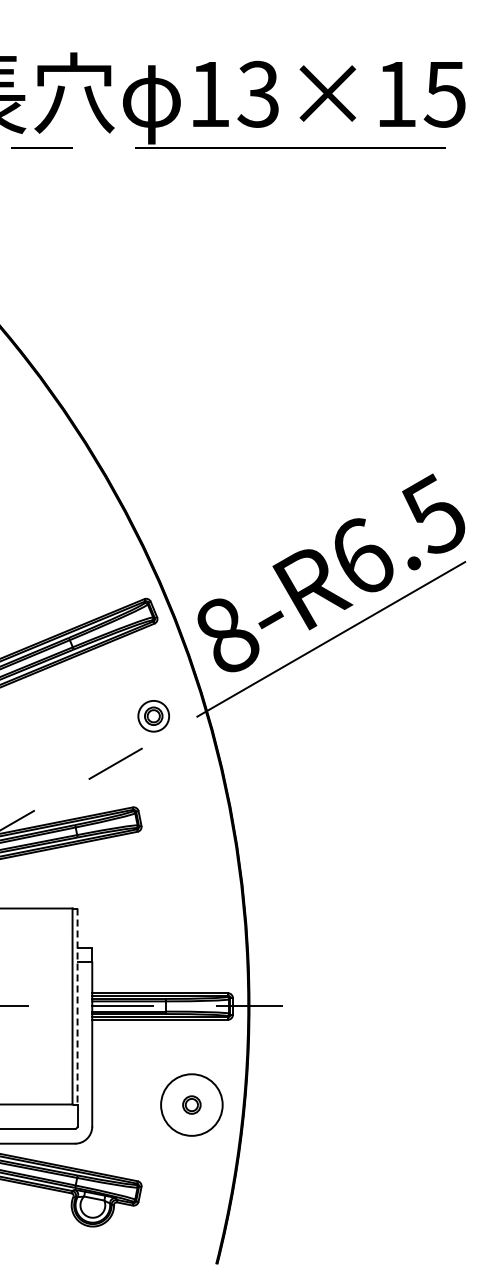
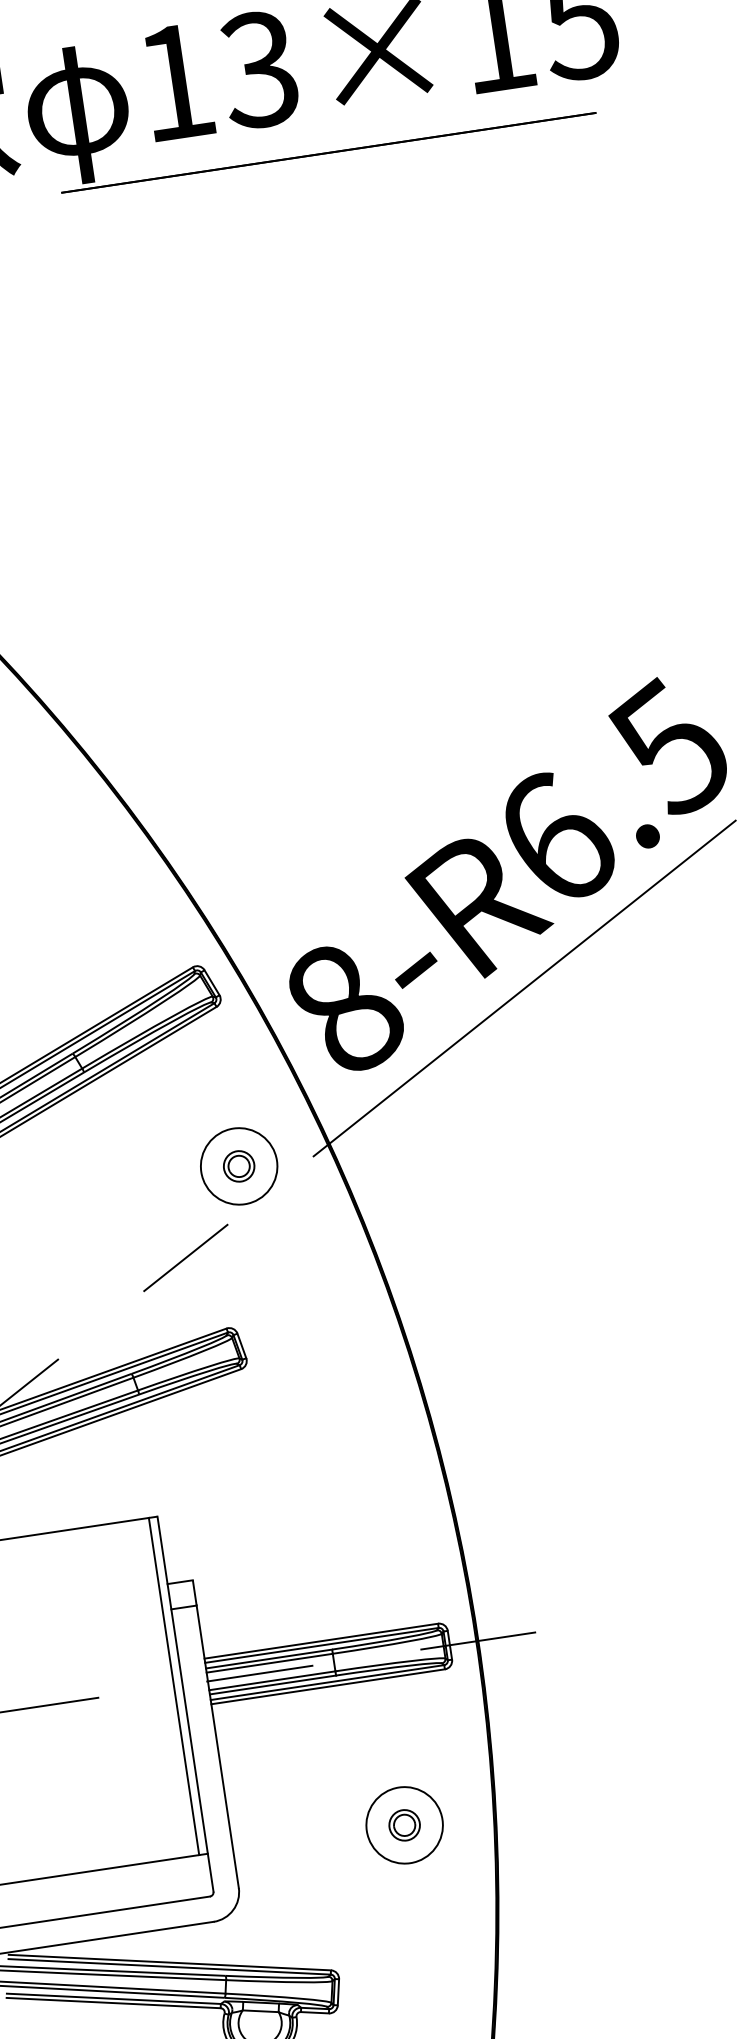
circle: (153, 716) -> (238, 1166), size x1.43
line: (77, 1006) -> (182, 1685), dashed -> solid
circle: (191, 1105) -> (404, 1826), size x0.71

